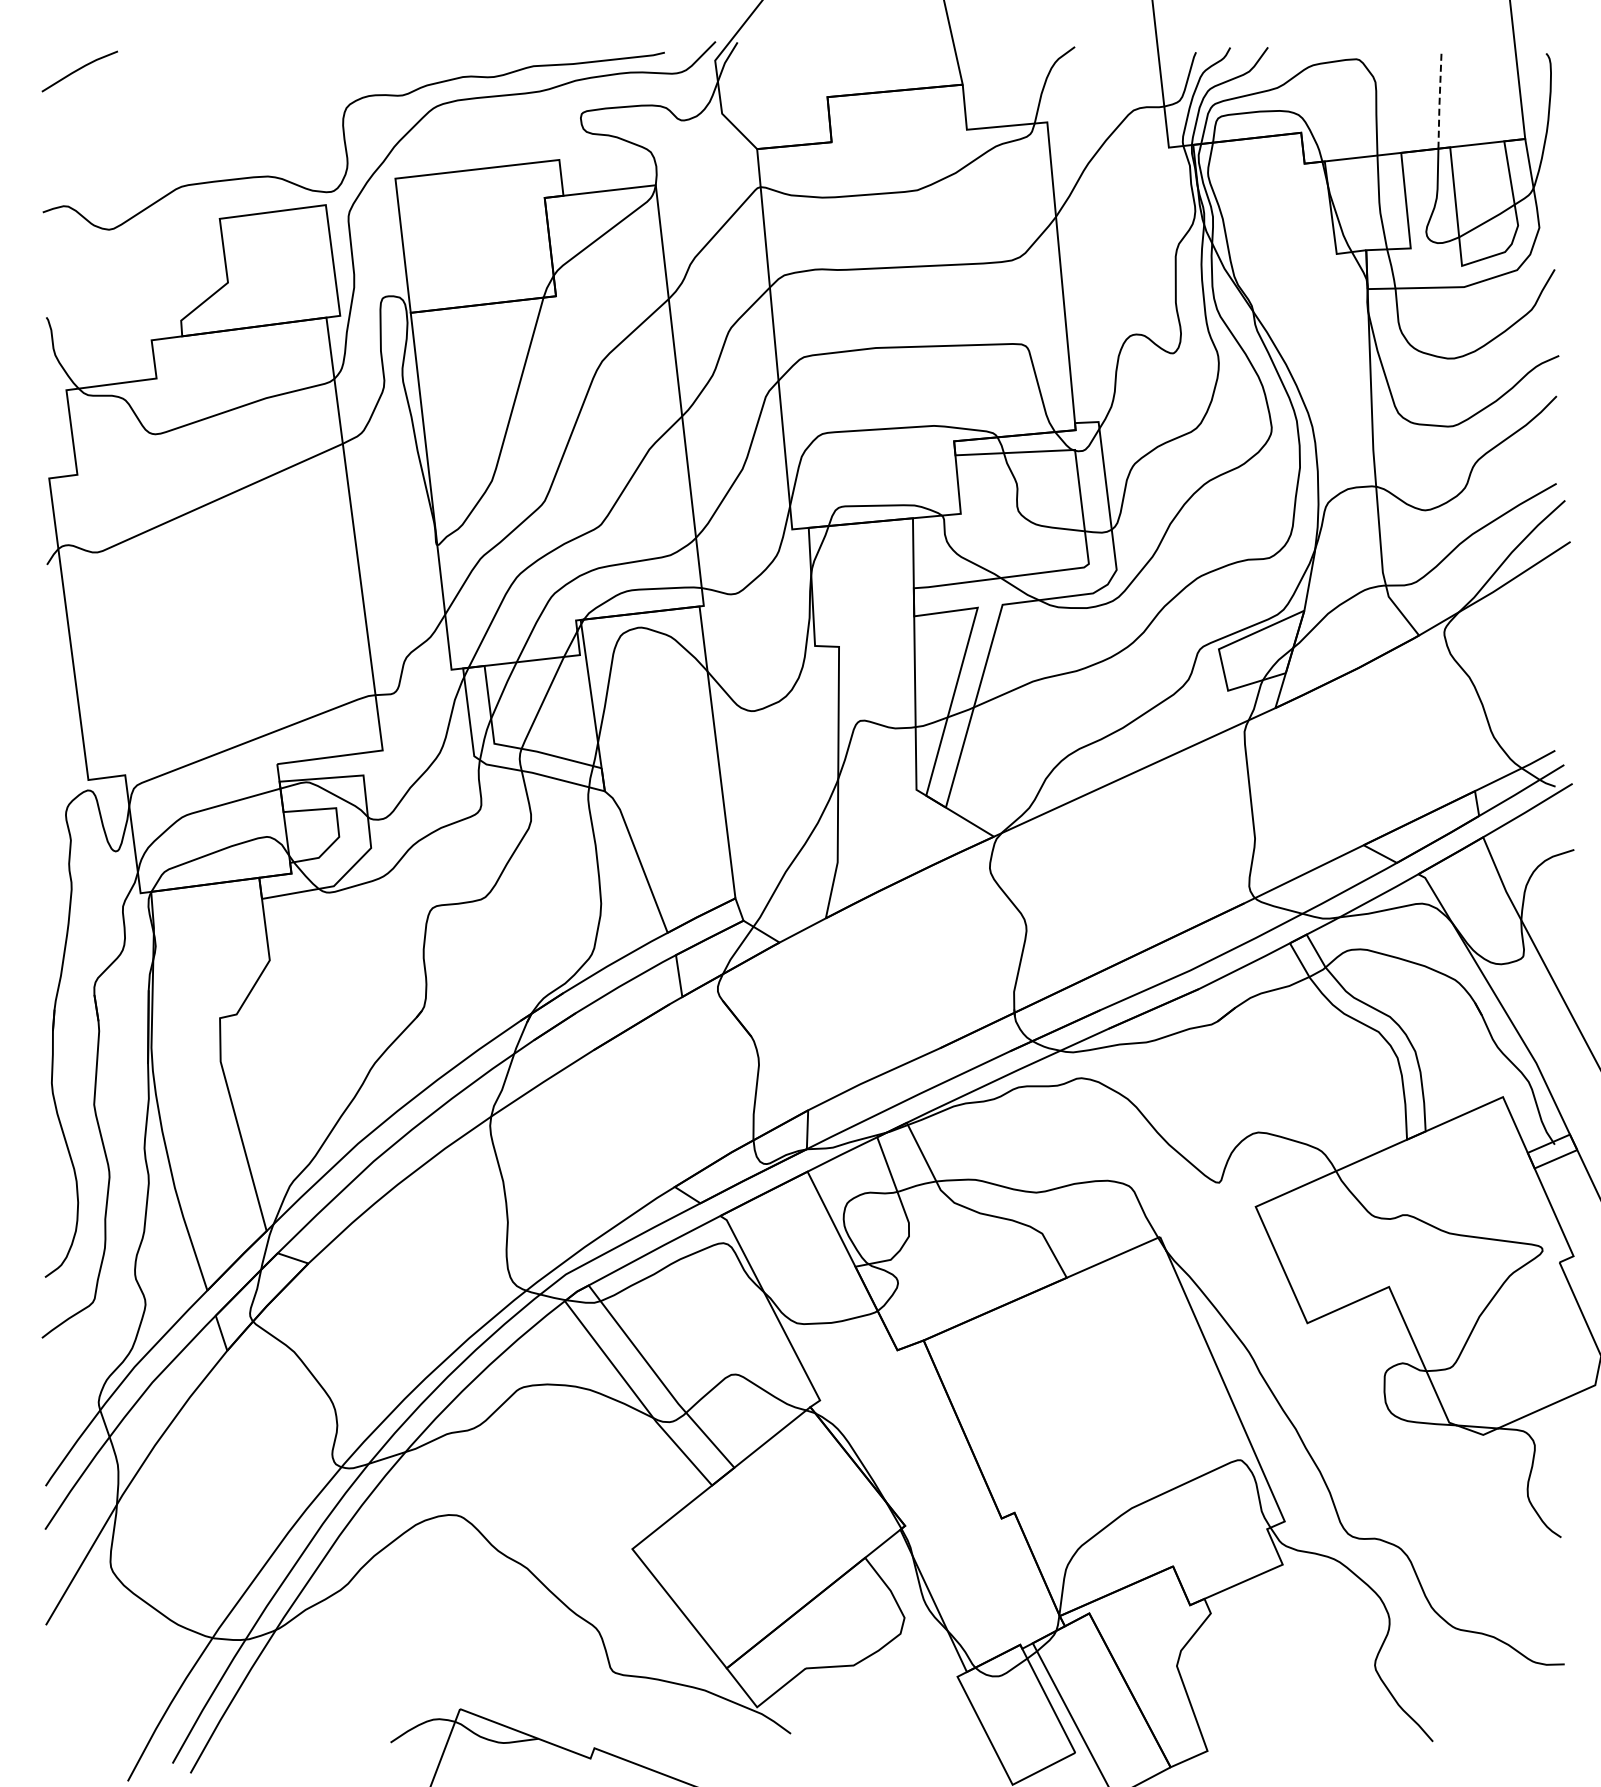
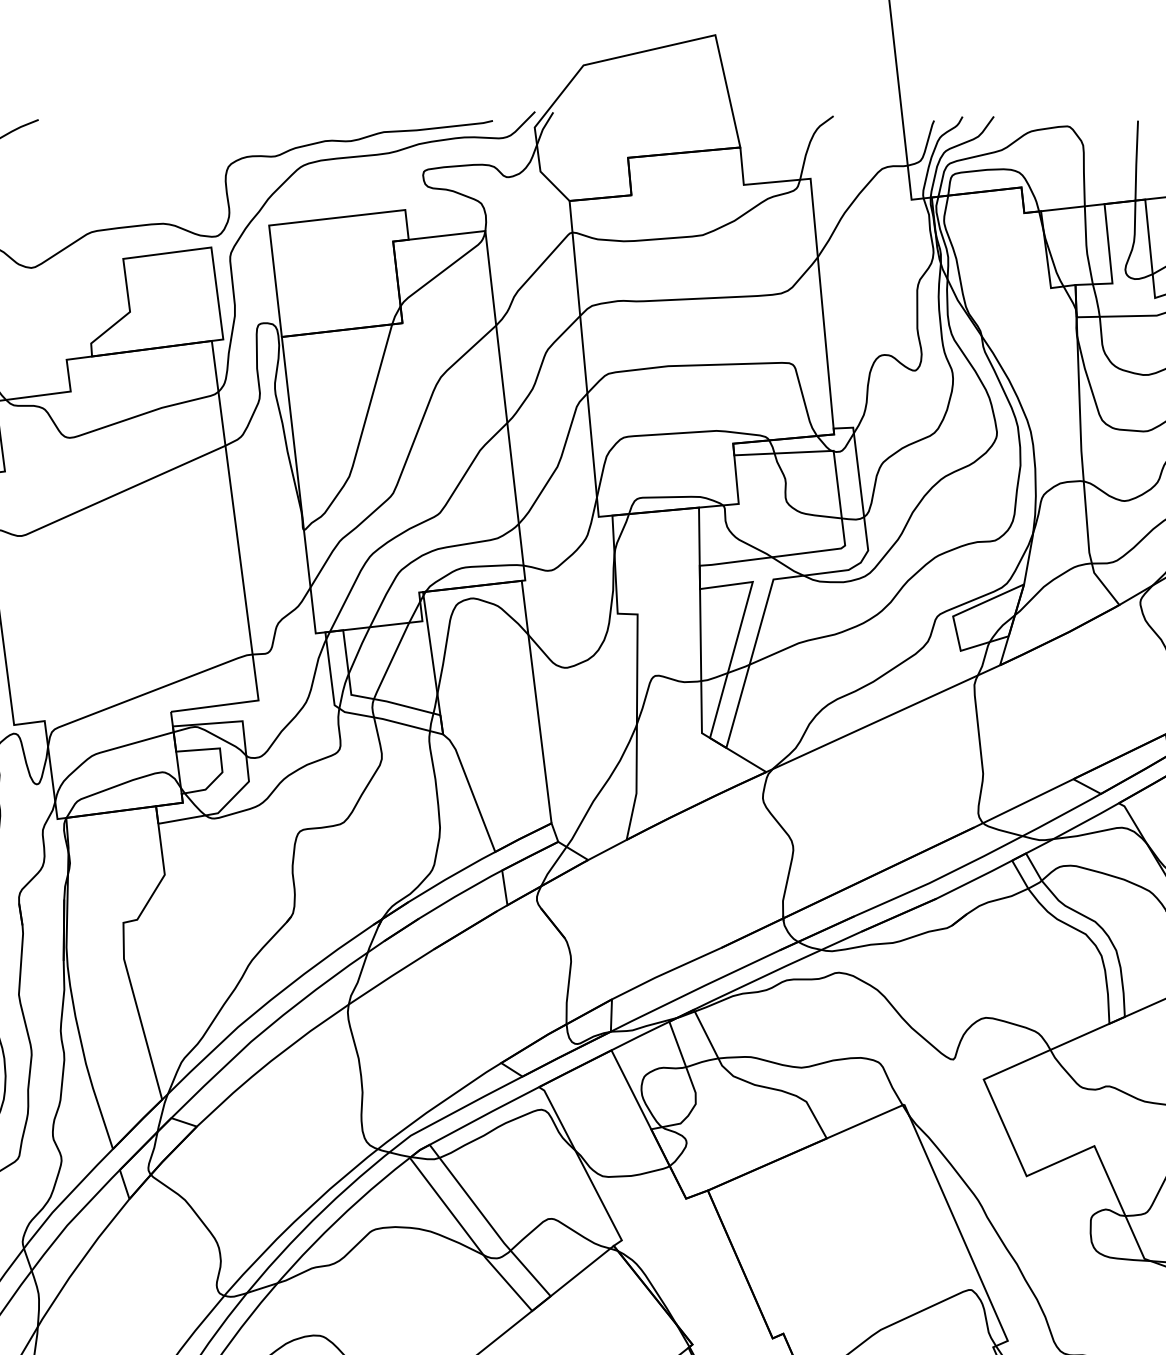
line: (1439, 100) -> (1136, 160), dashed -> solid

